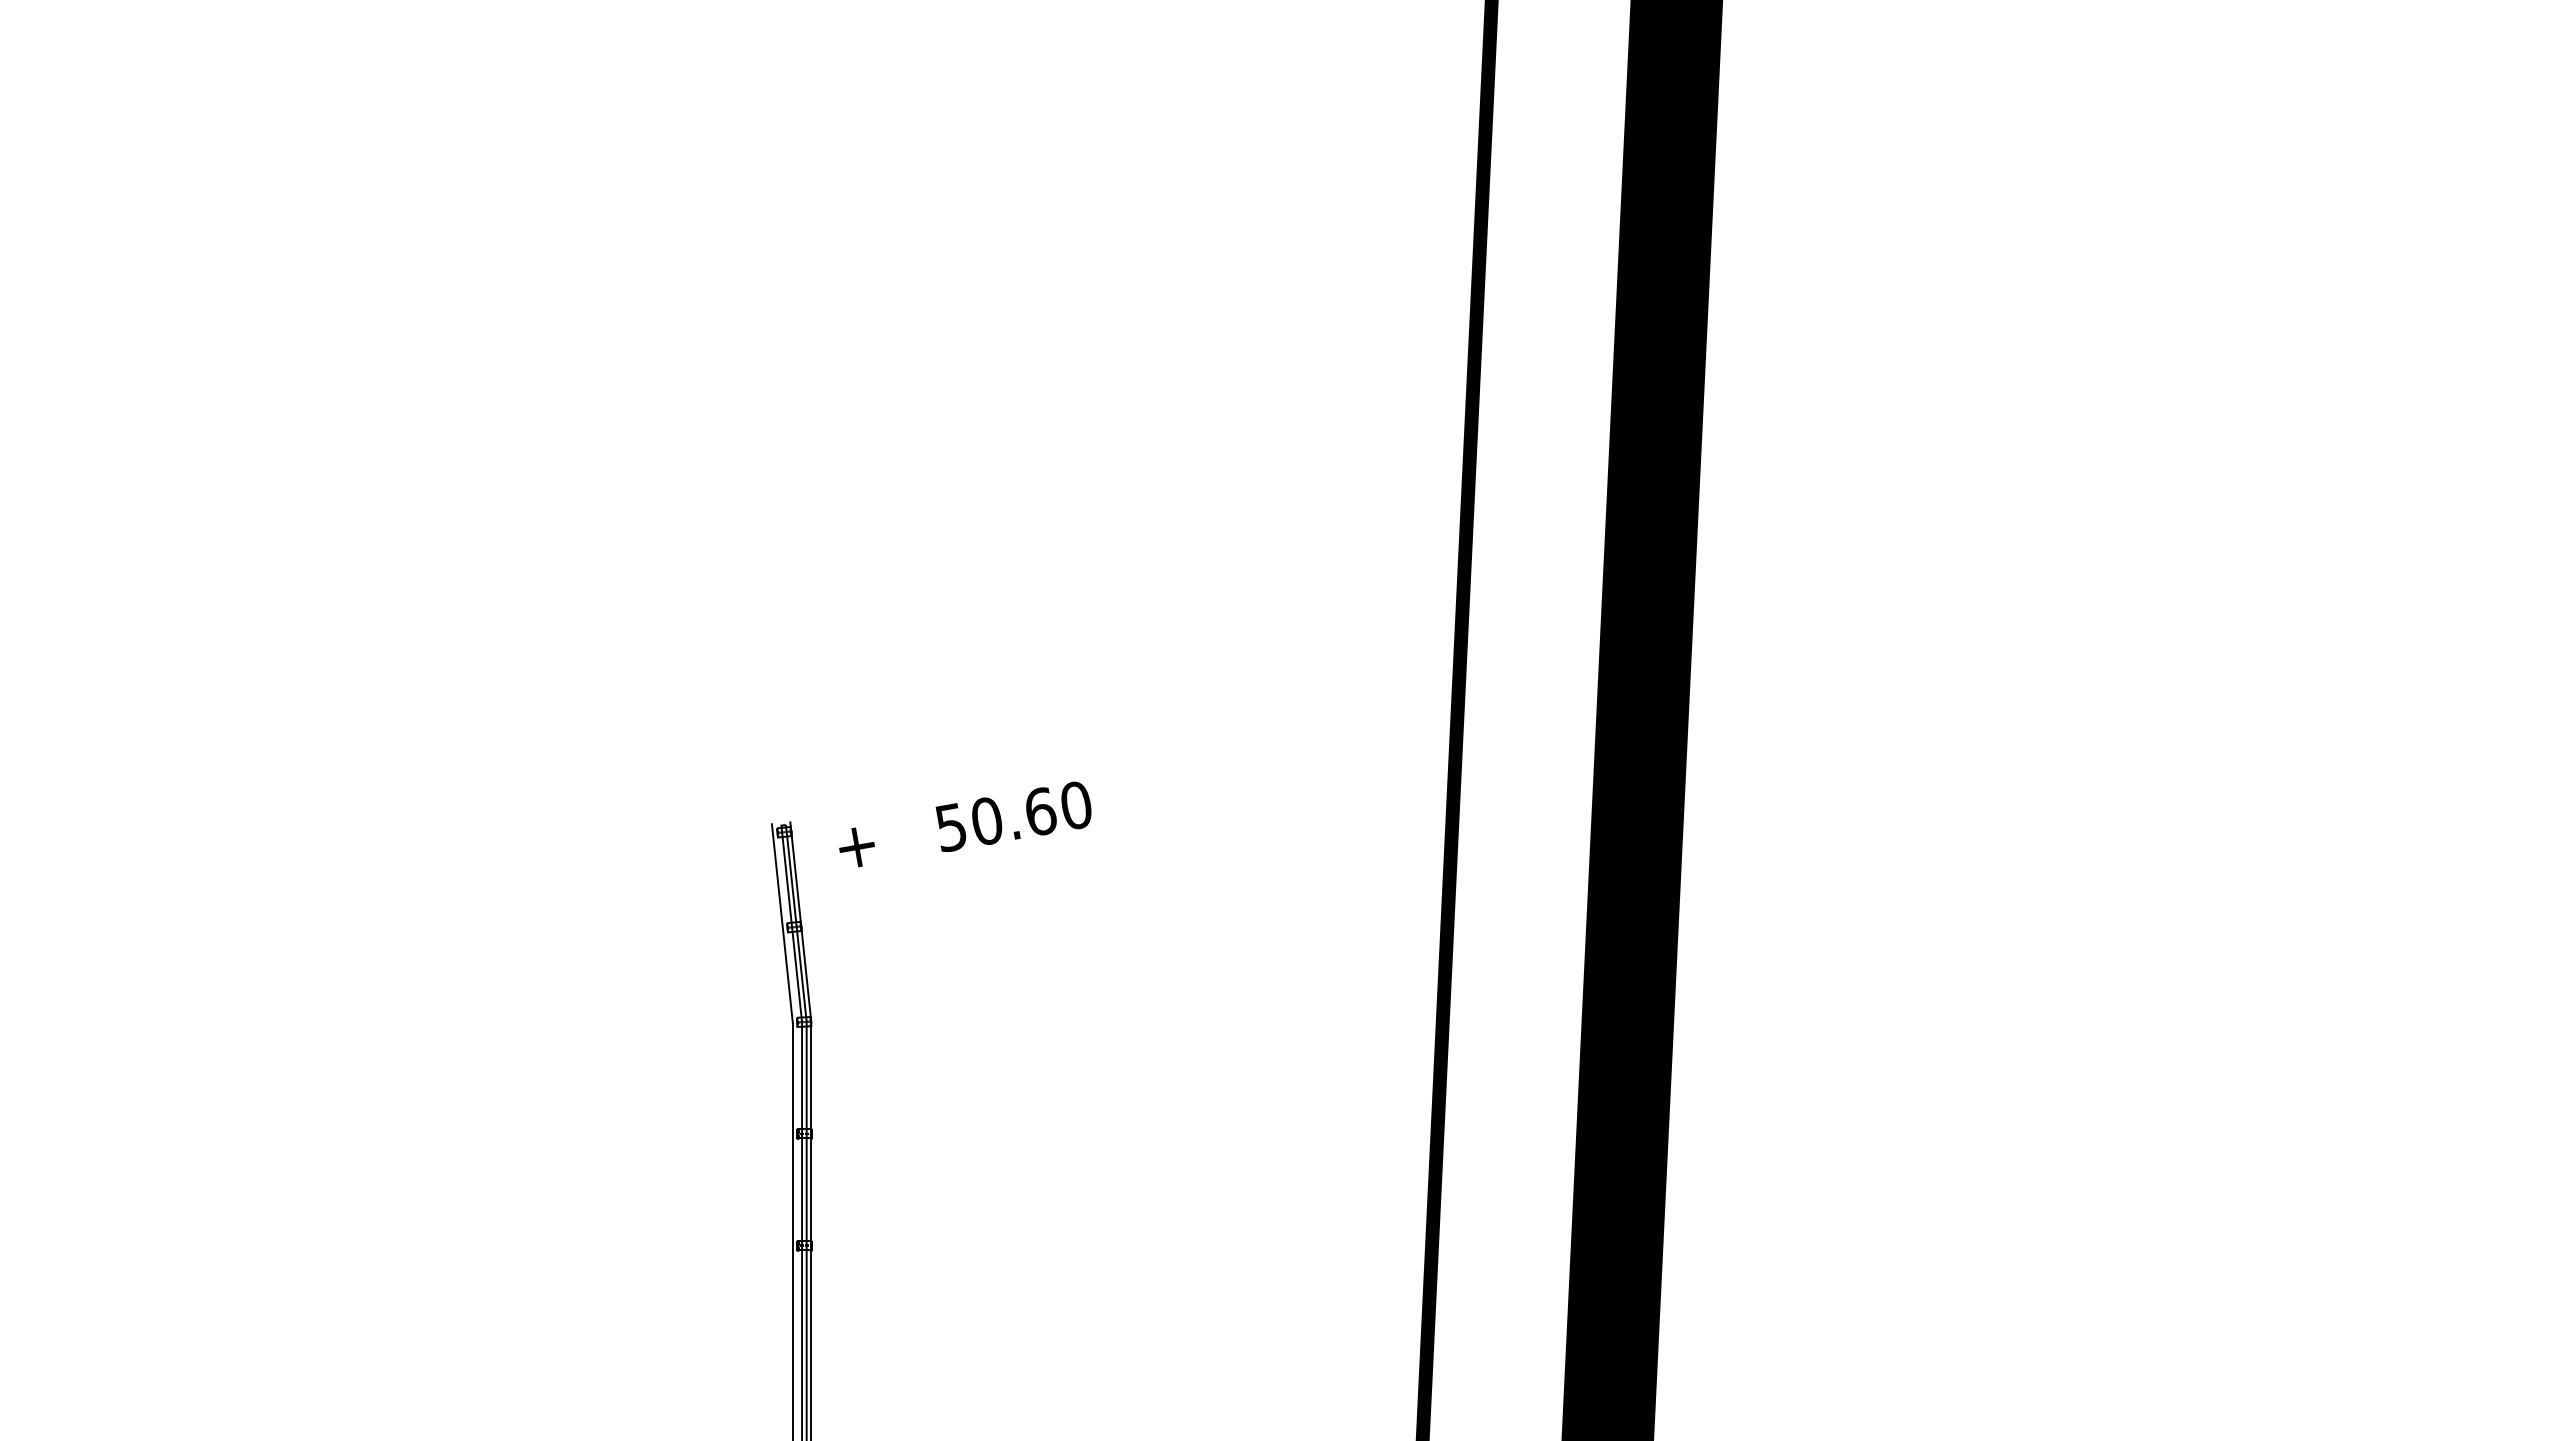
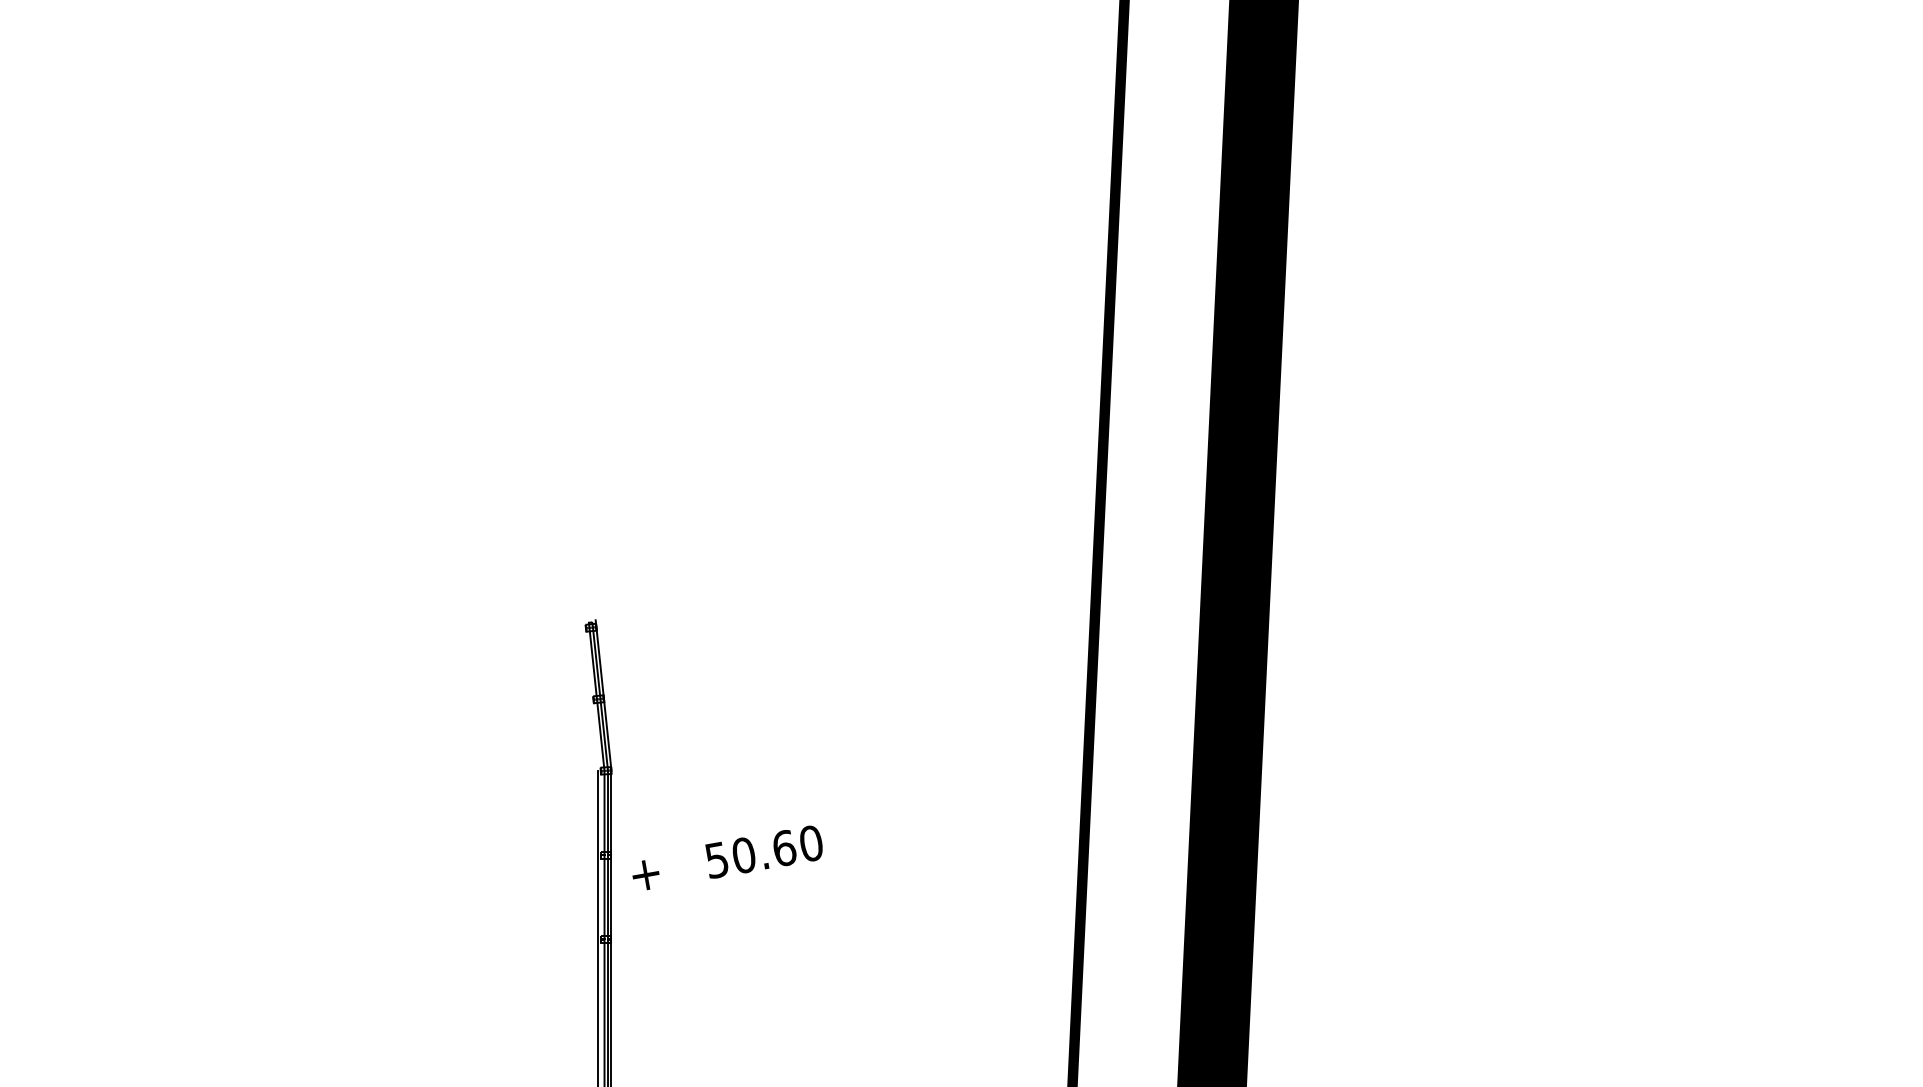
text: (965, 824) -> (727, 857), moved
line: (781, 923) -> (589, 696), removed

